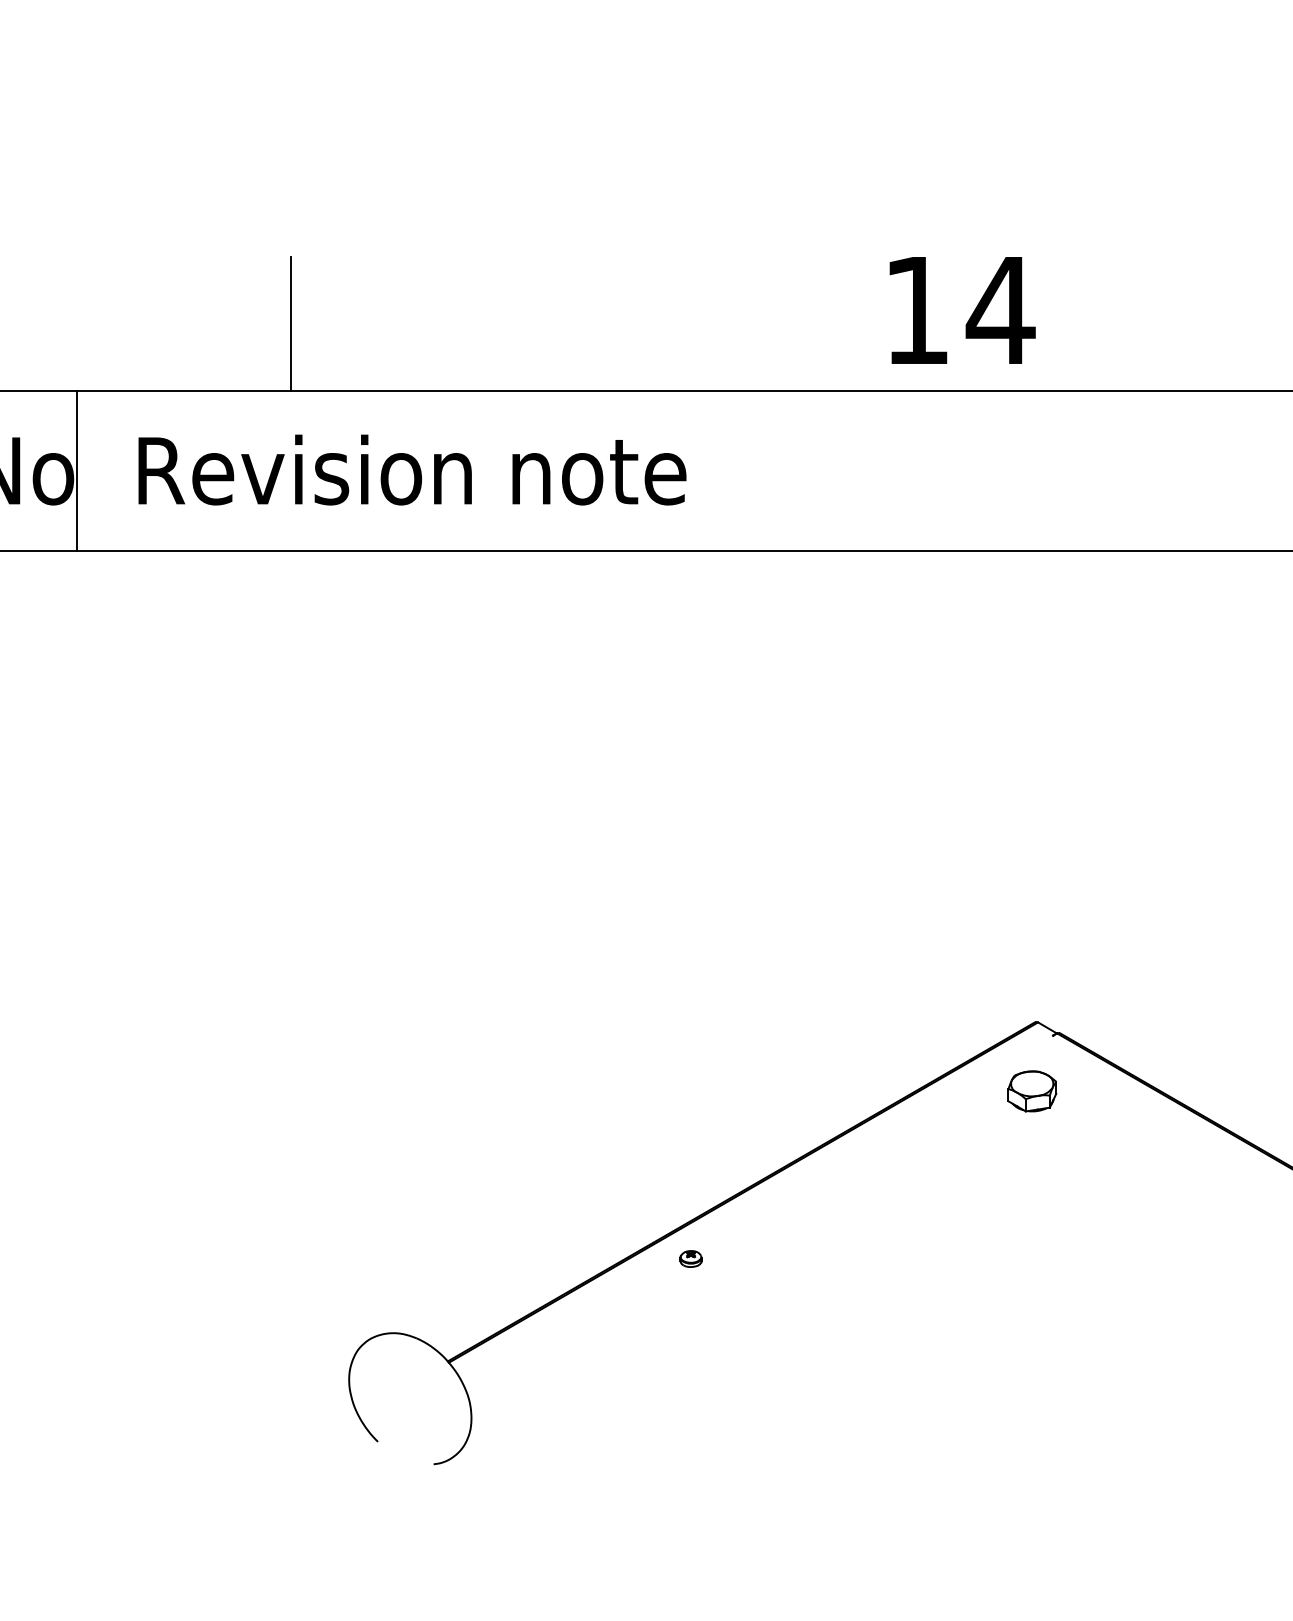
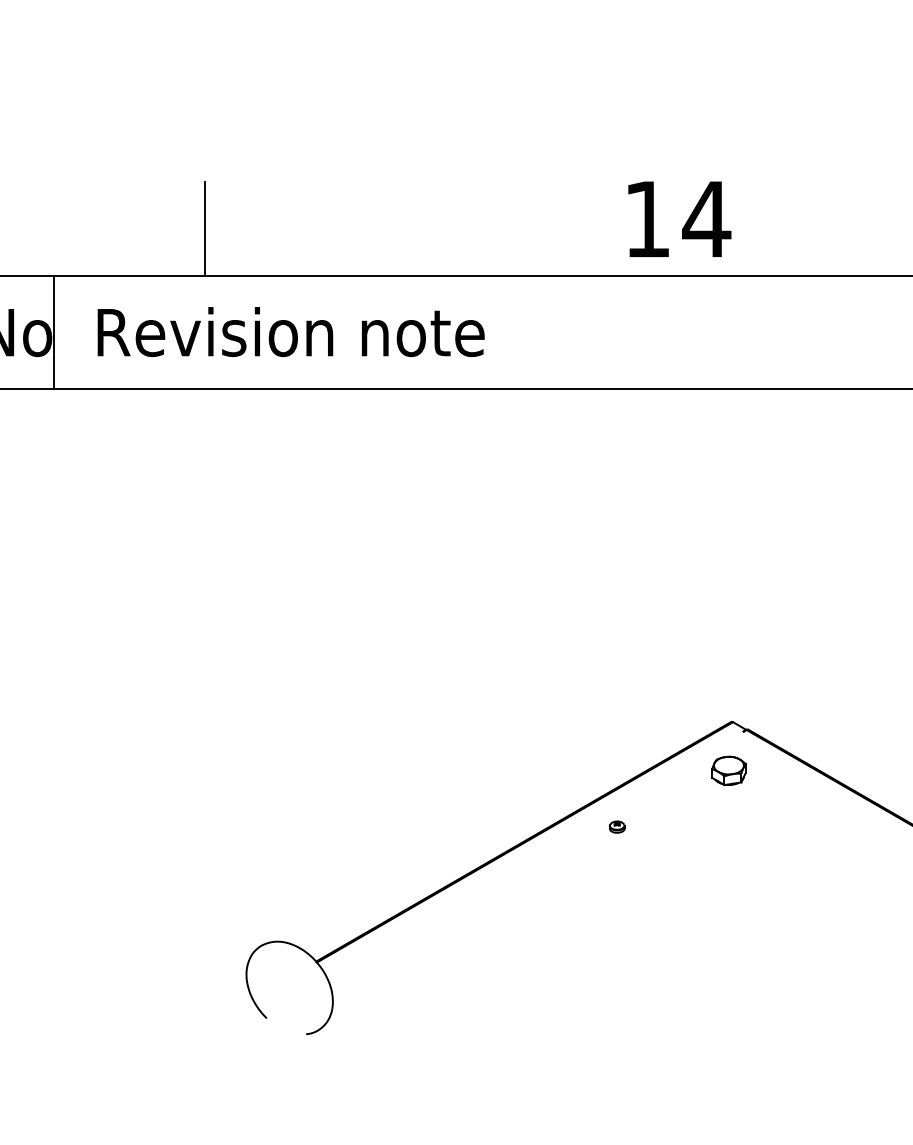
part: (690, 1258) -> (616, 826), moved

